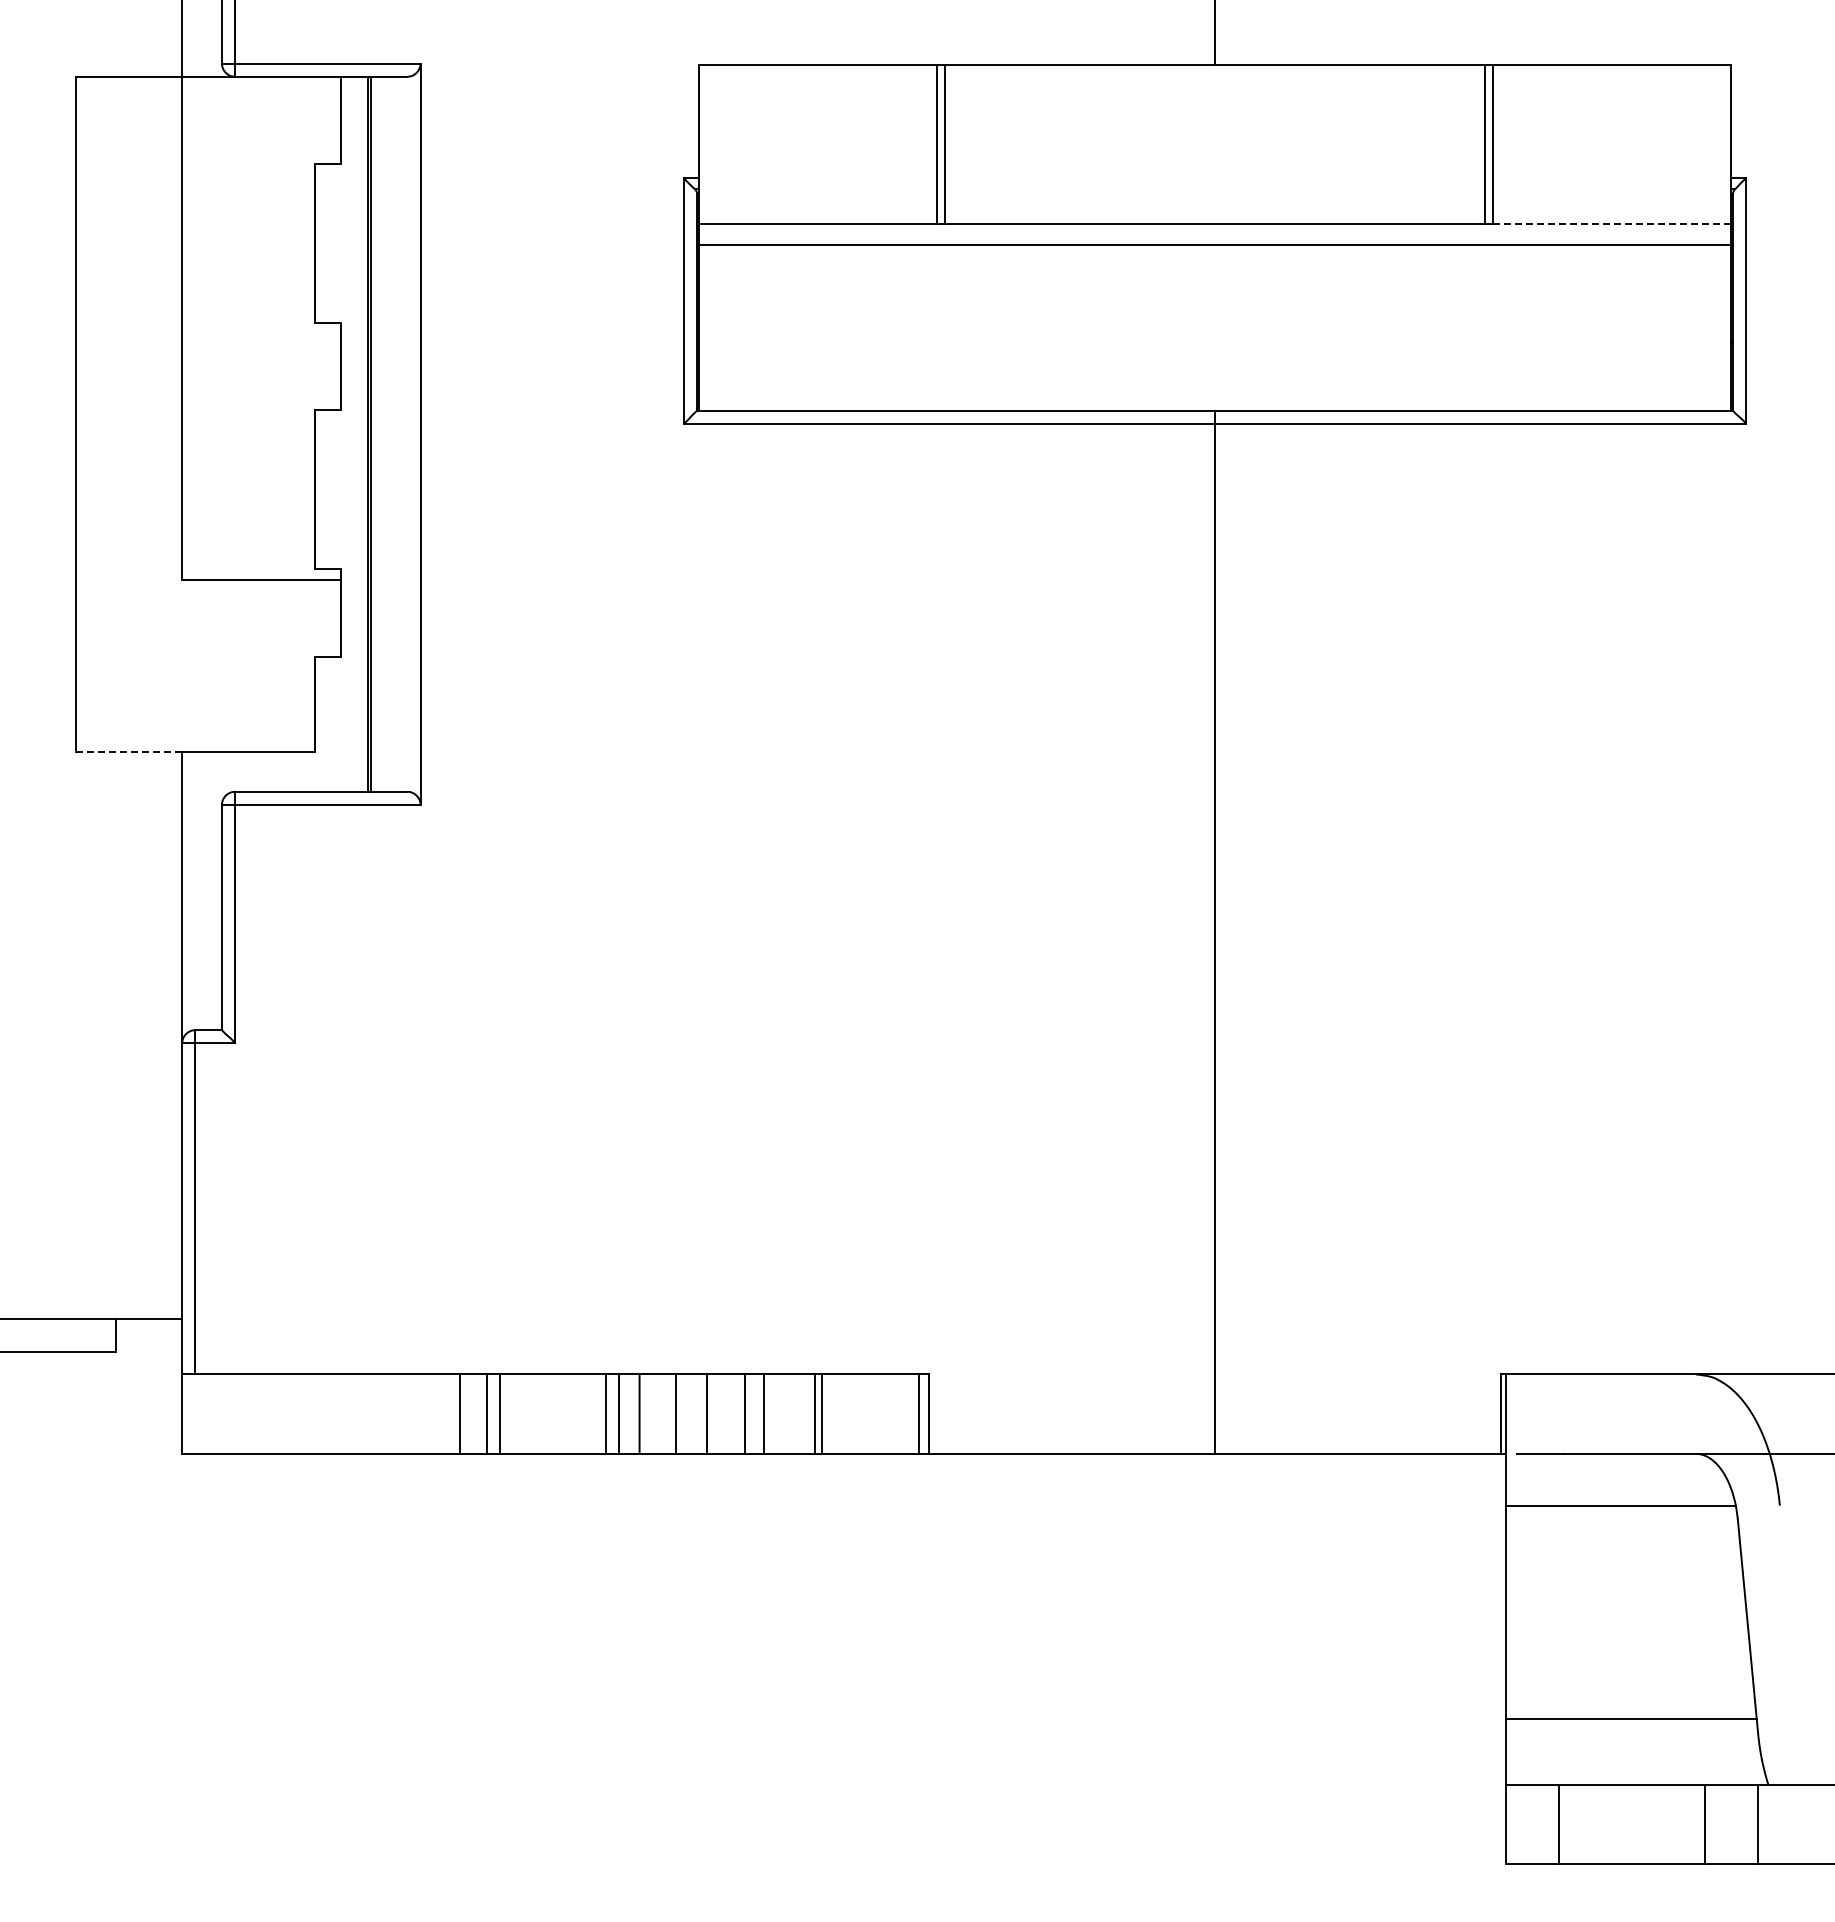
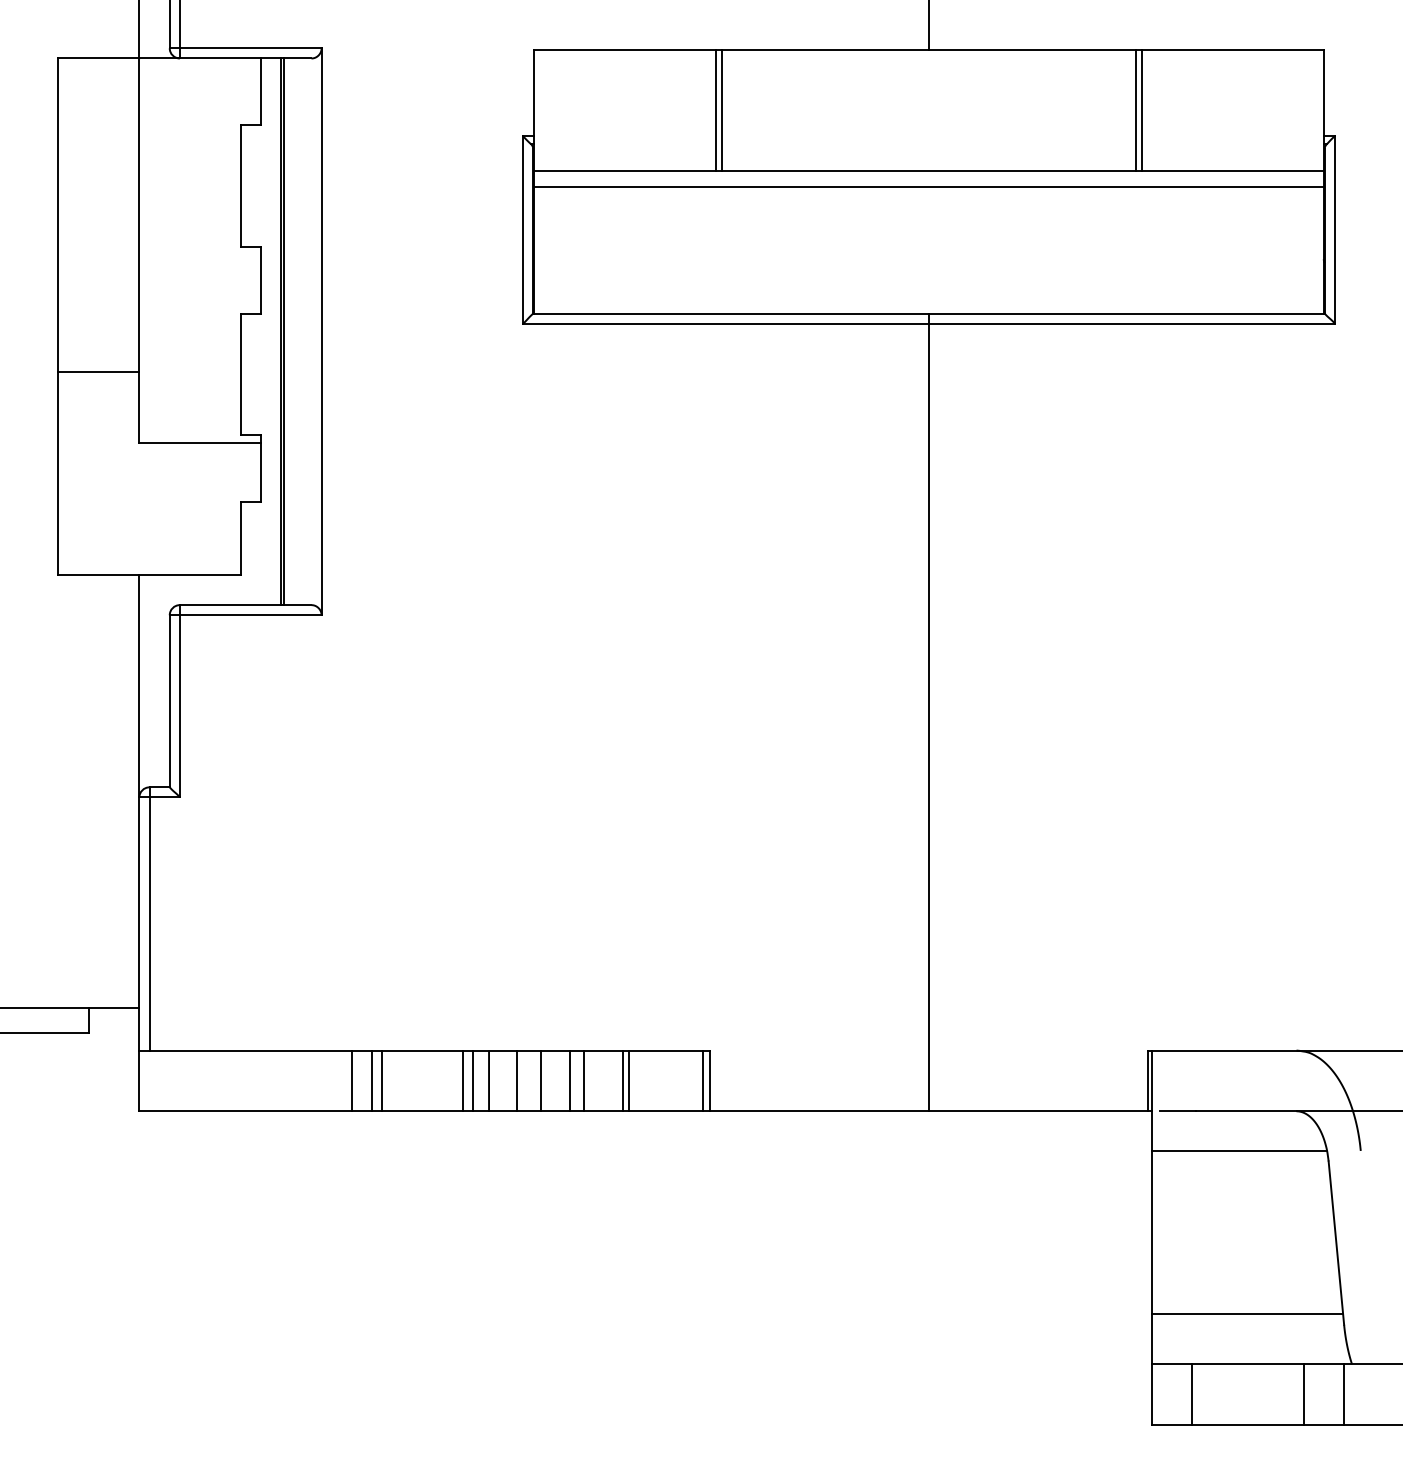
line: (1611, 224) -> (1232, 171), dashed -> solid
line: (129, 487) -> (99, 372), added
line: (129, 752) -> (99, 575), dashed -> solid

